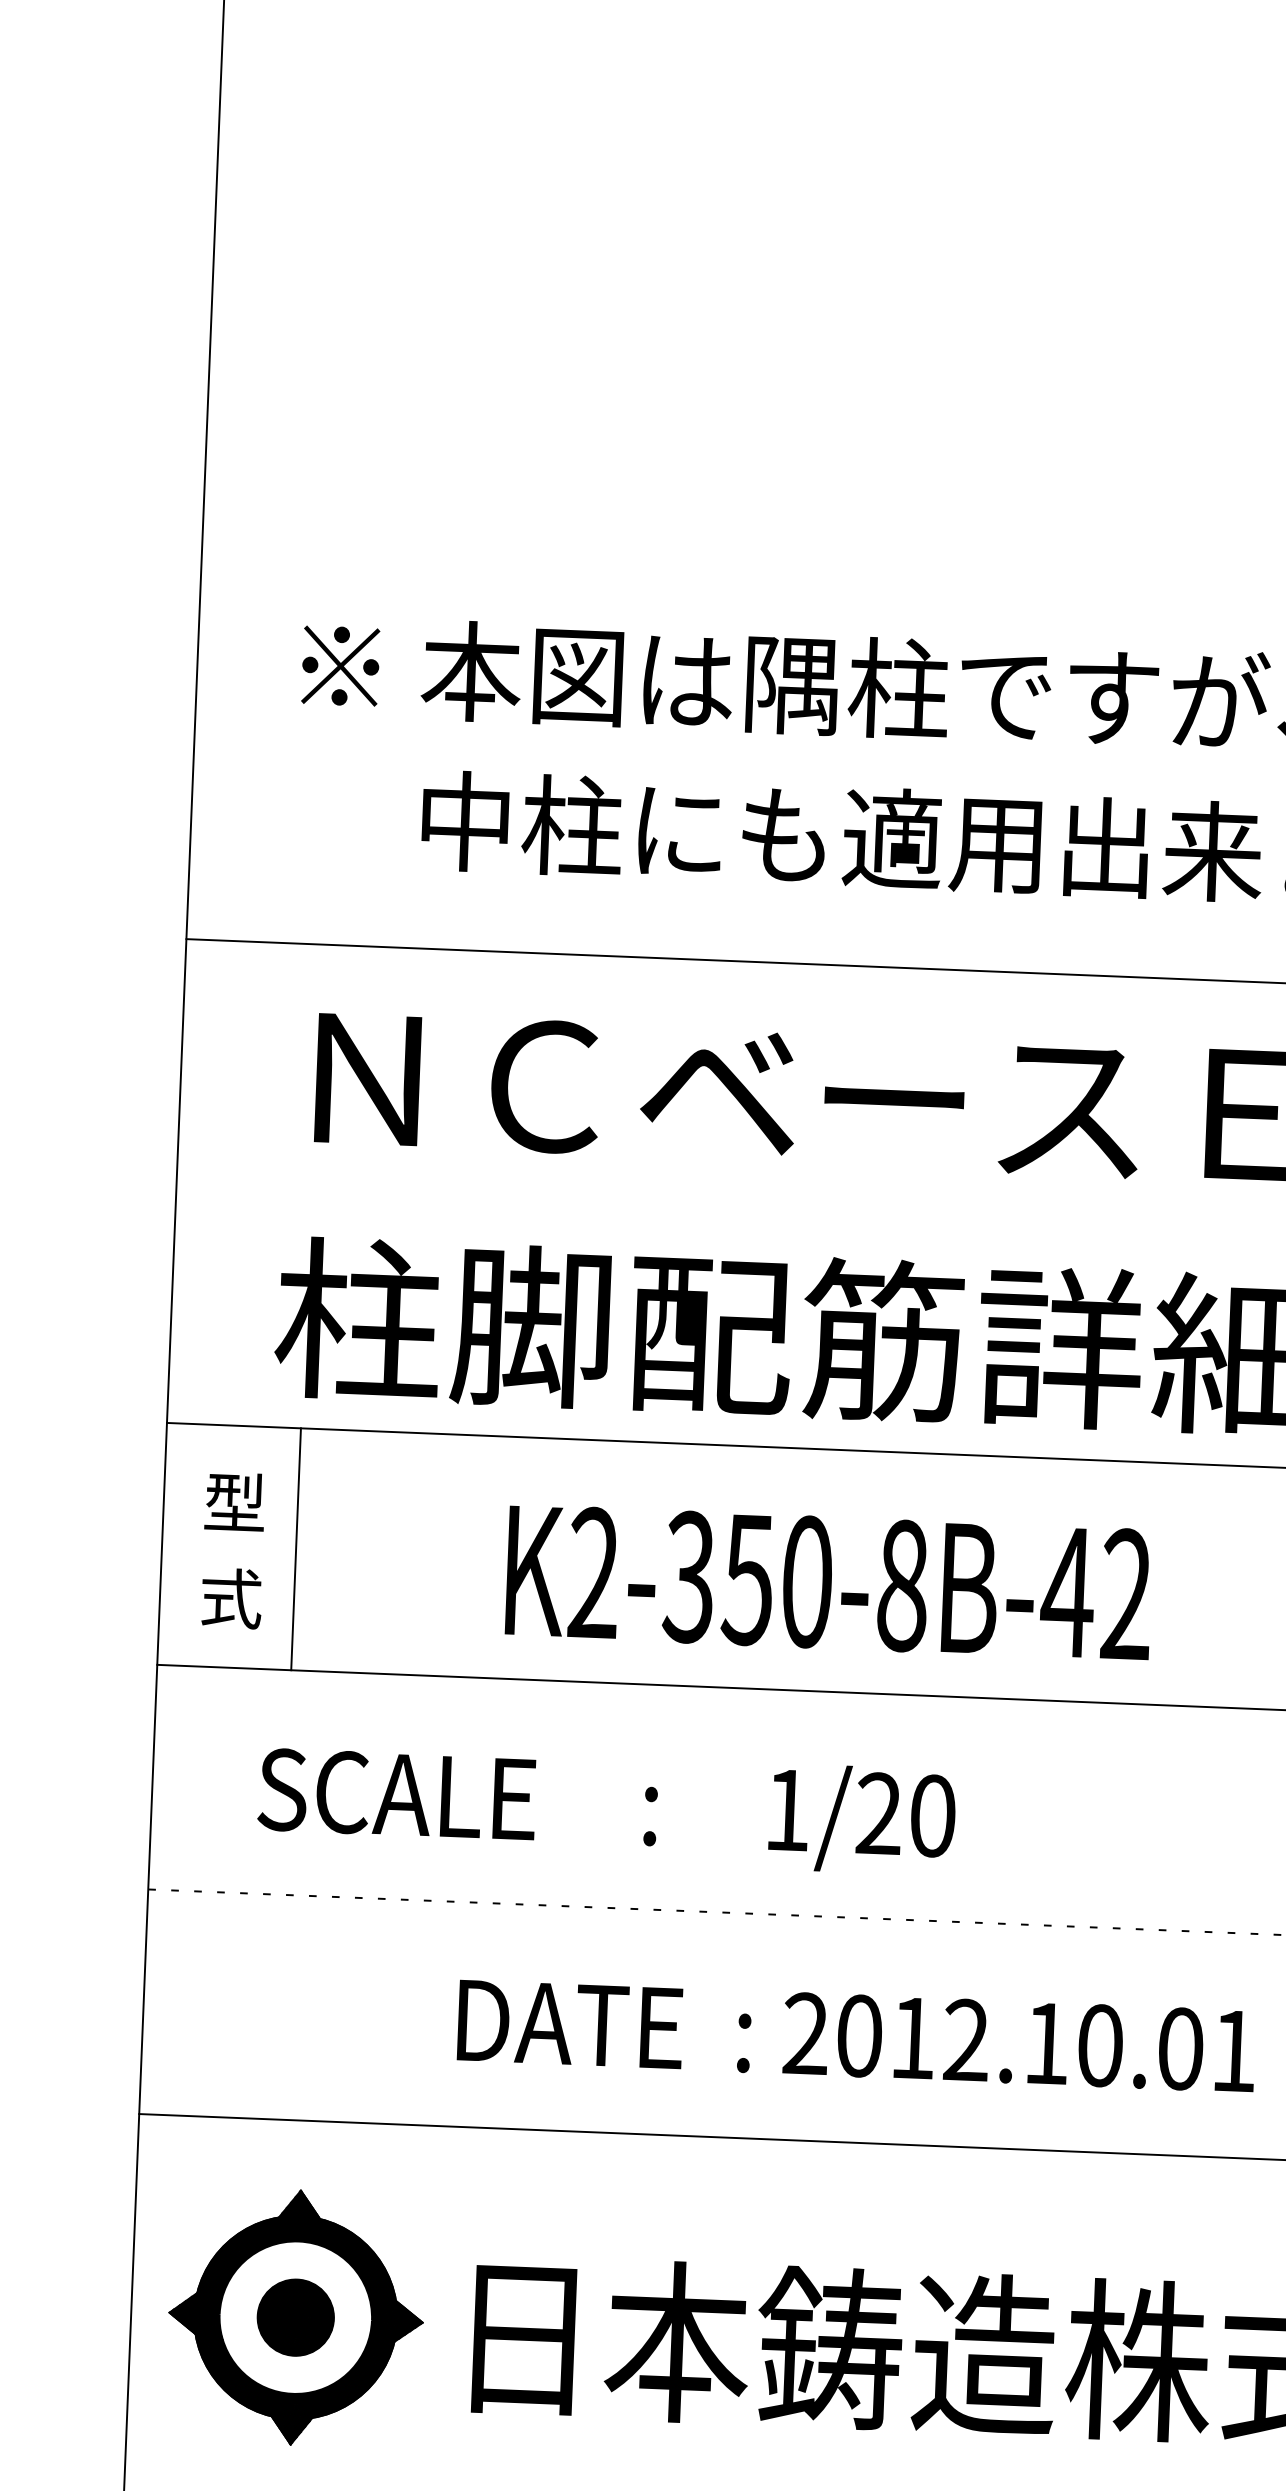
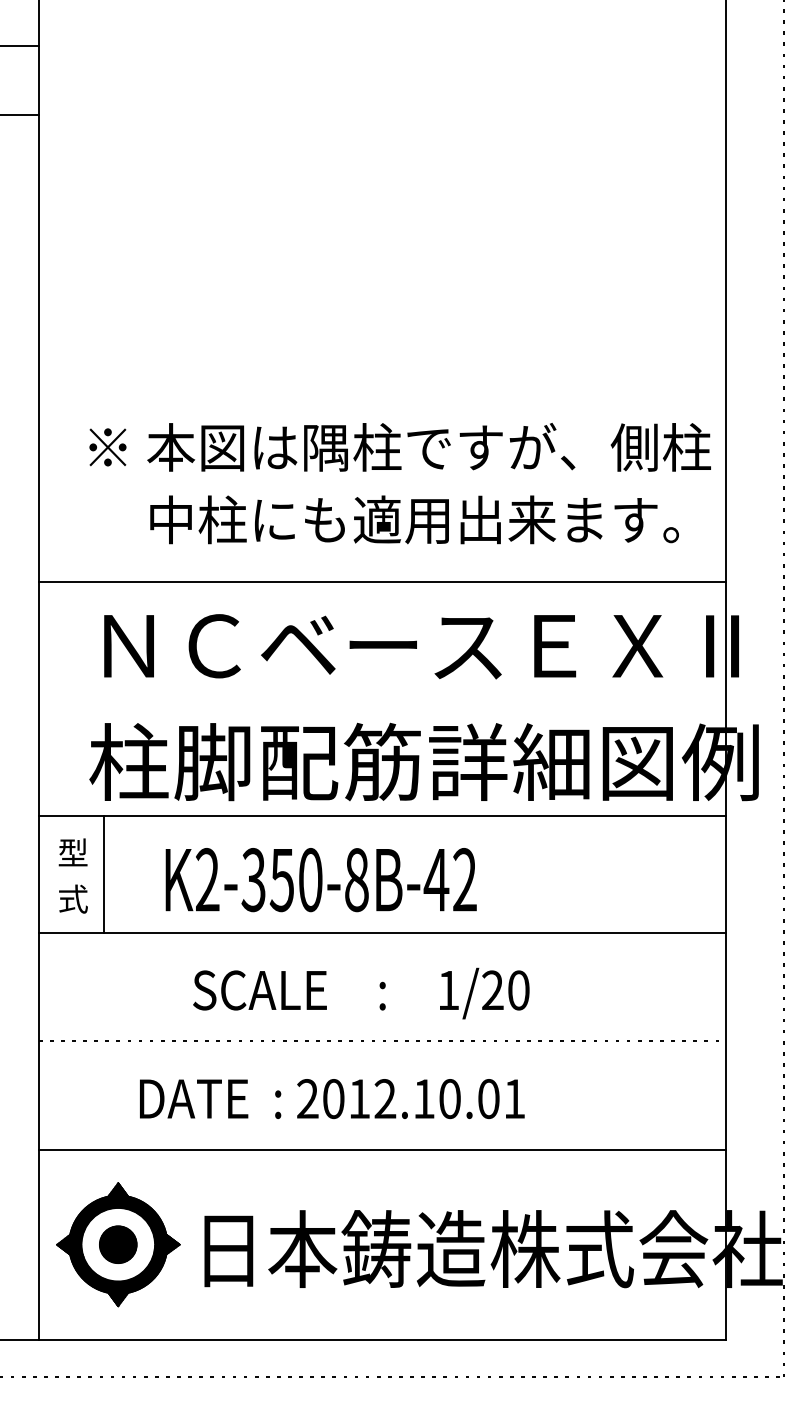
text: (827, 1583) -> (320, 880), moved
text: (606, 1809) -> (361, 993), moved
text: (857, 2036) -> (332, 1099), moved

